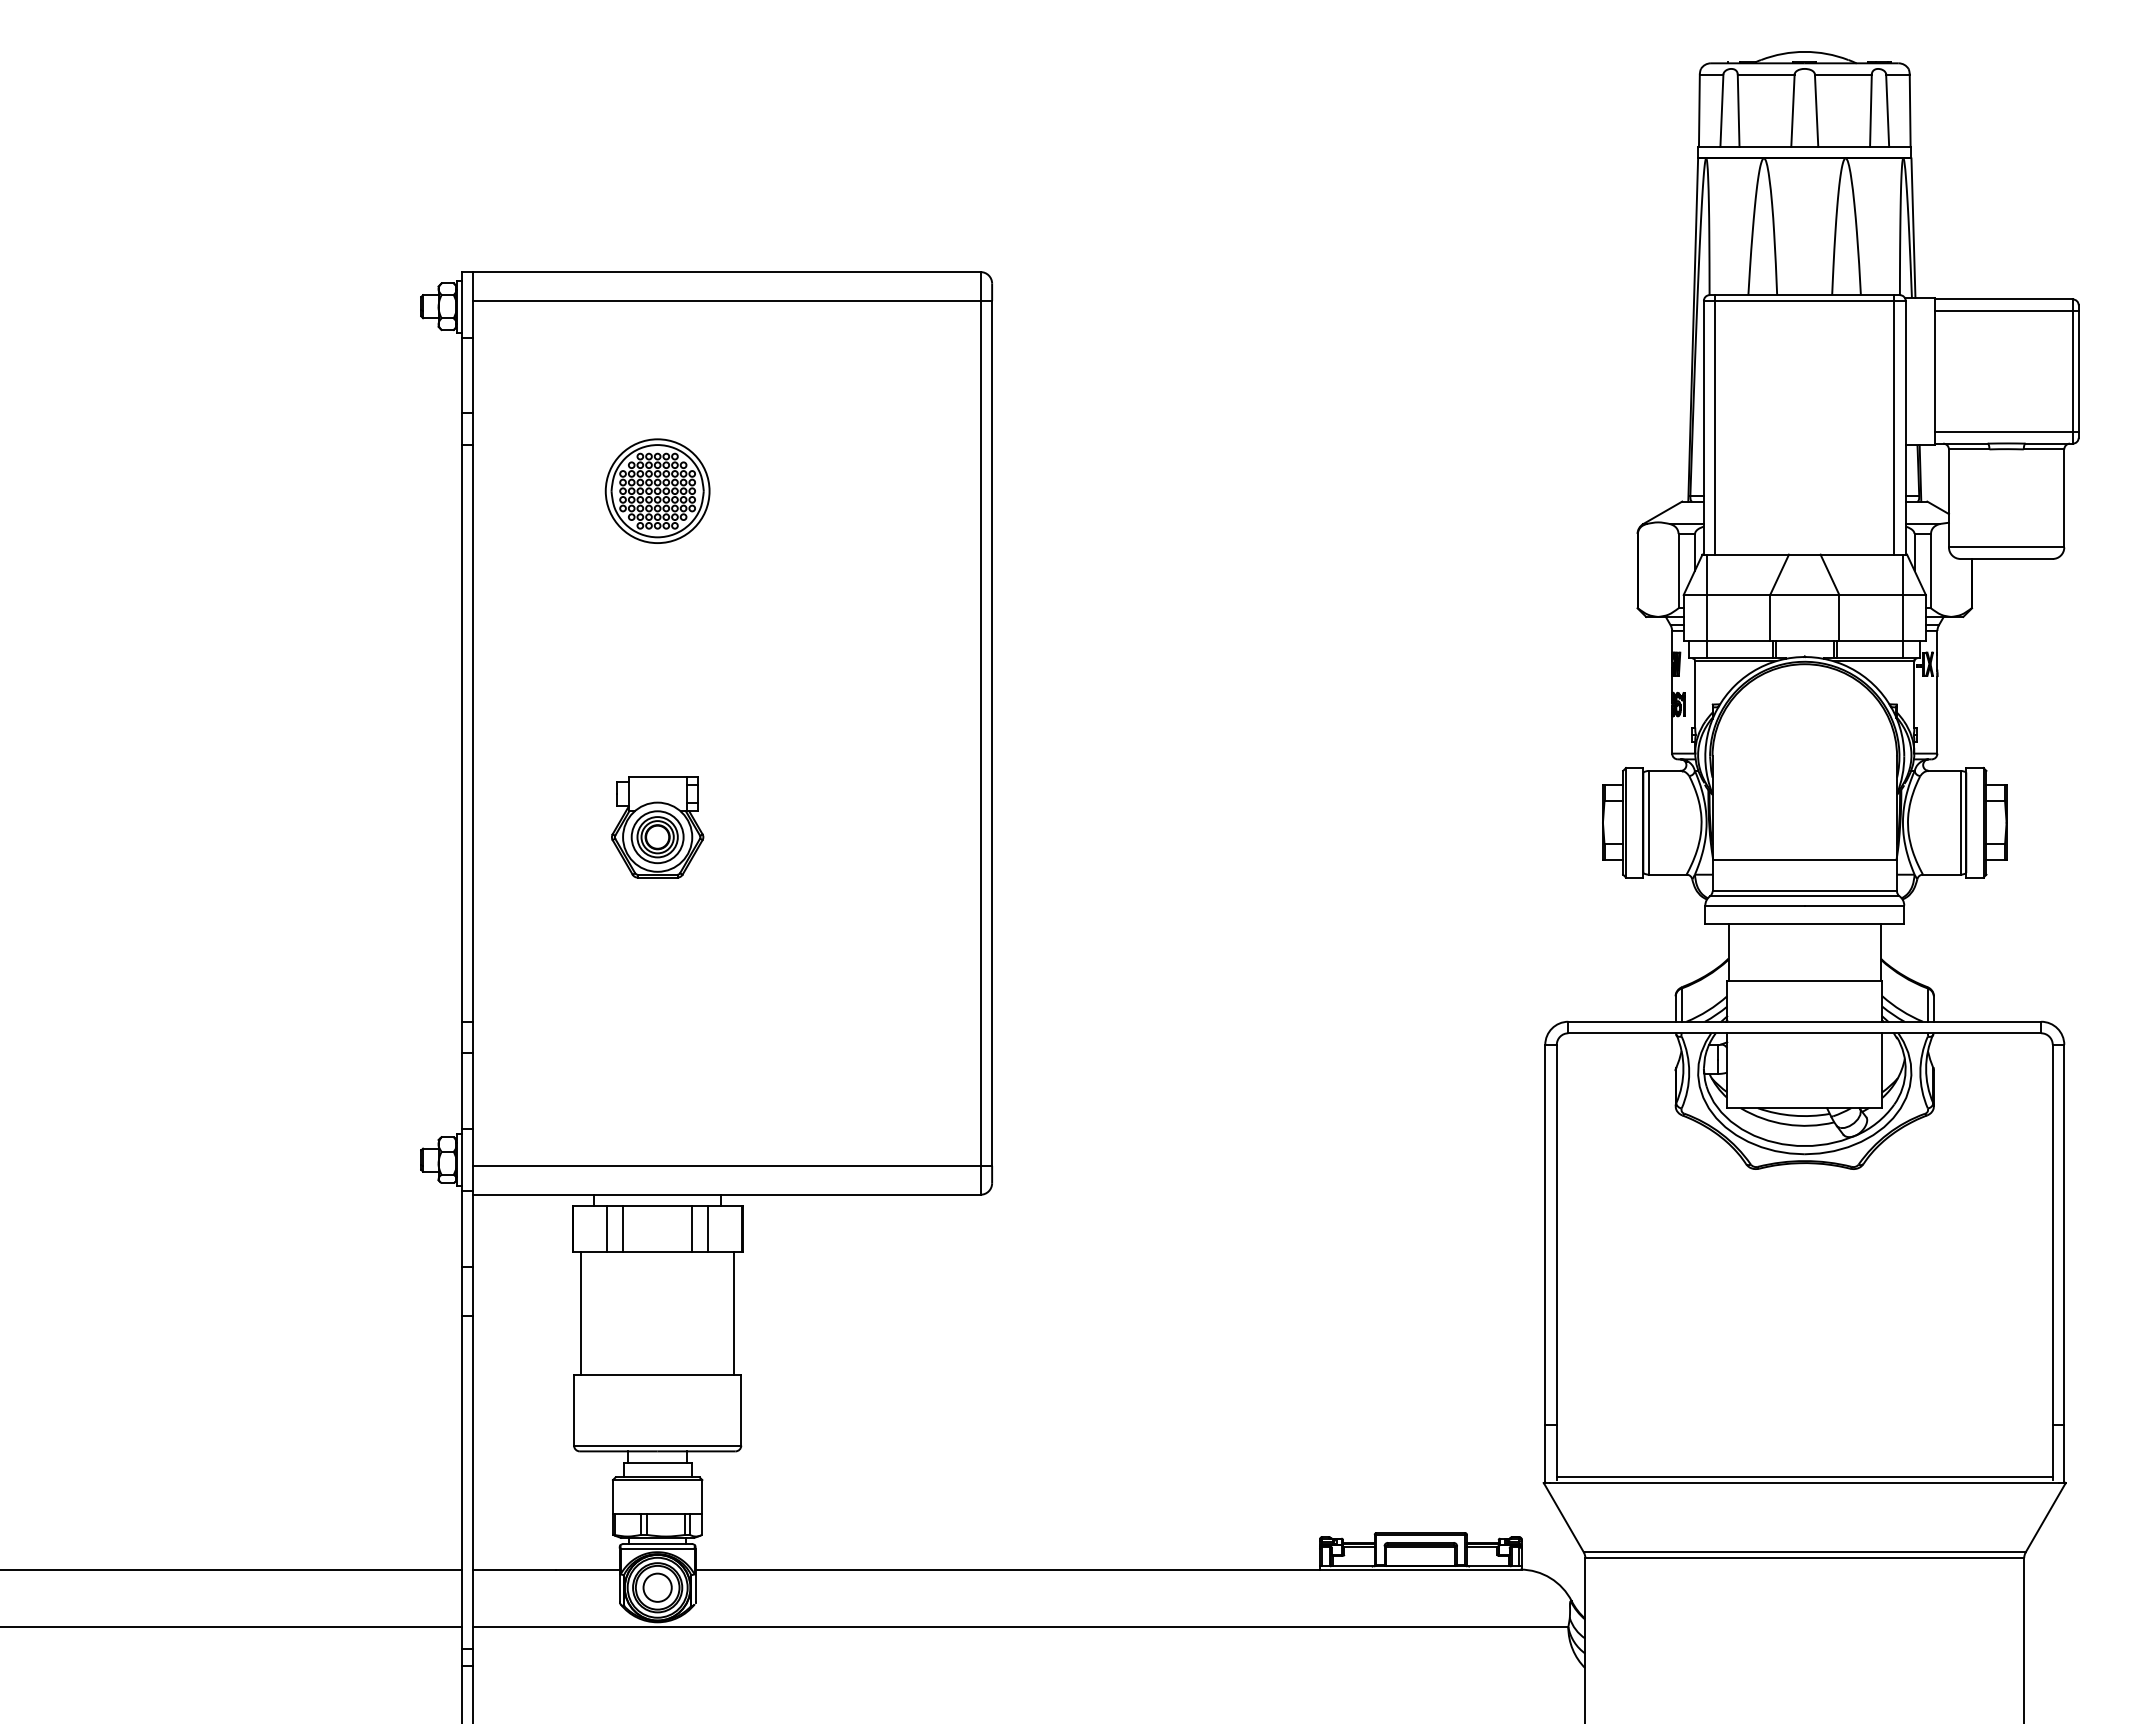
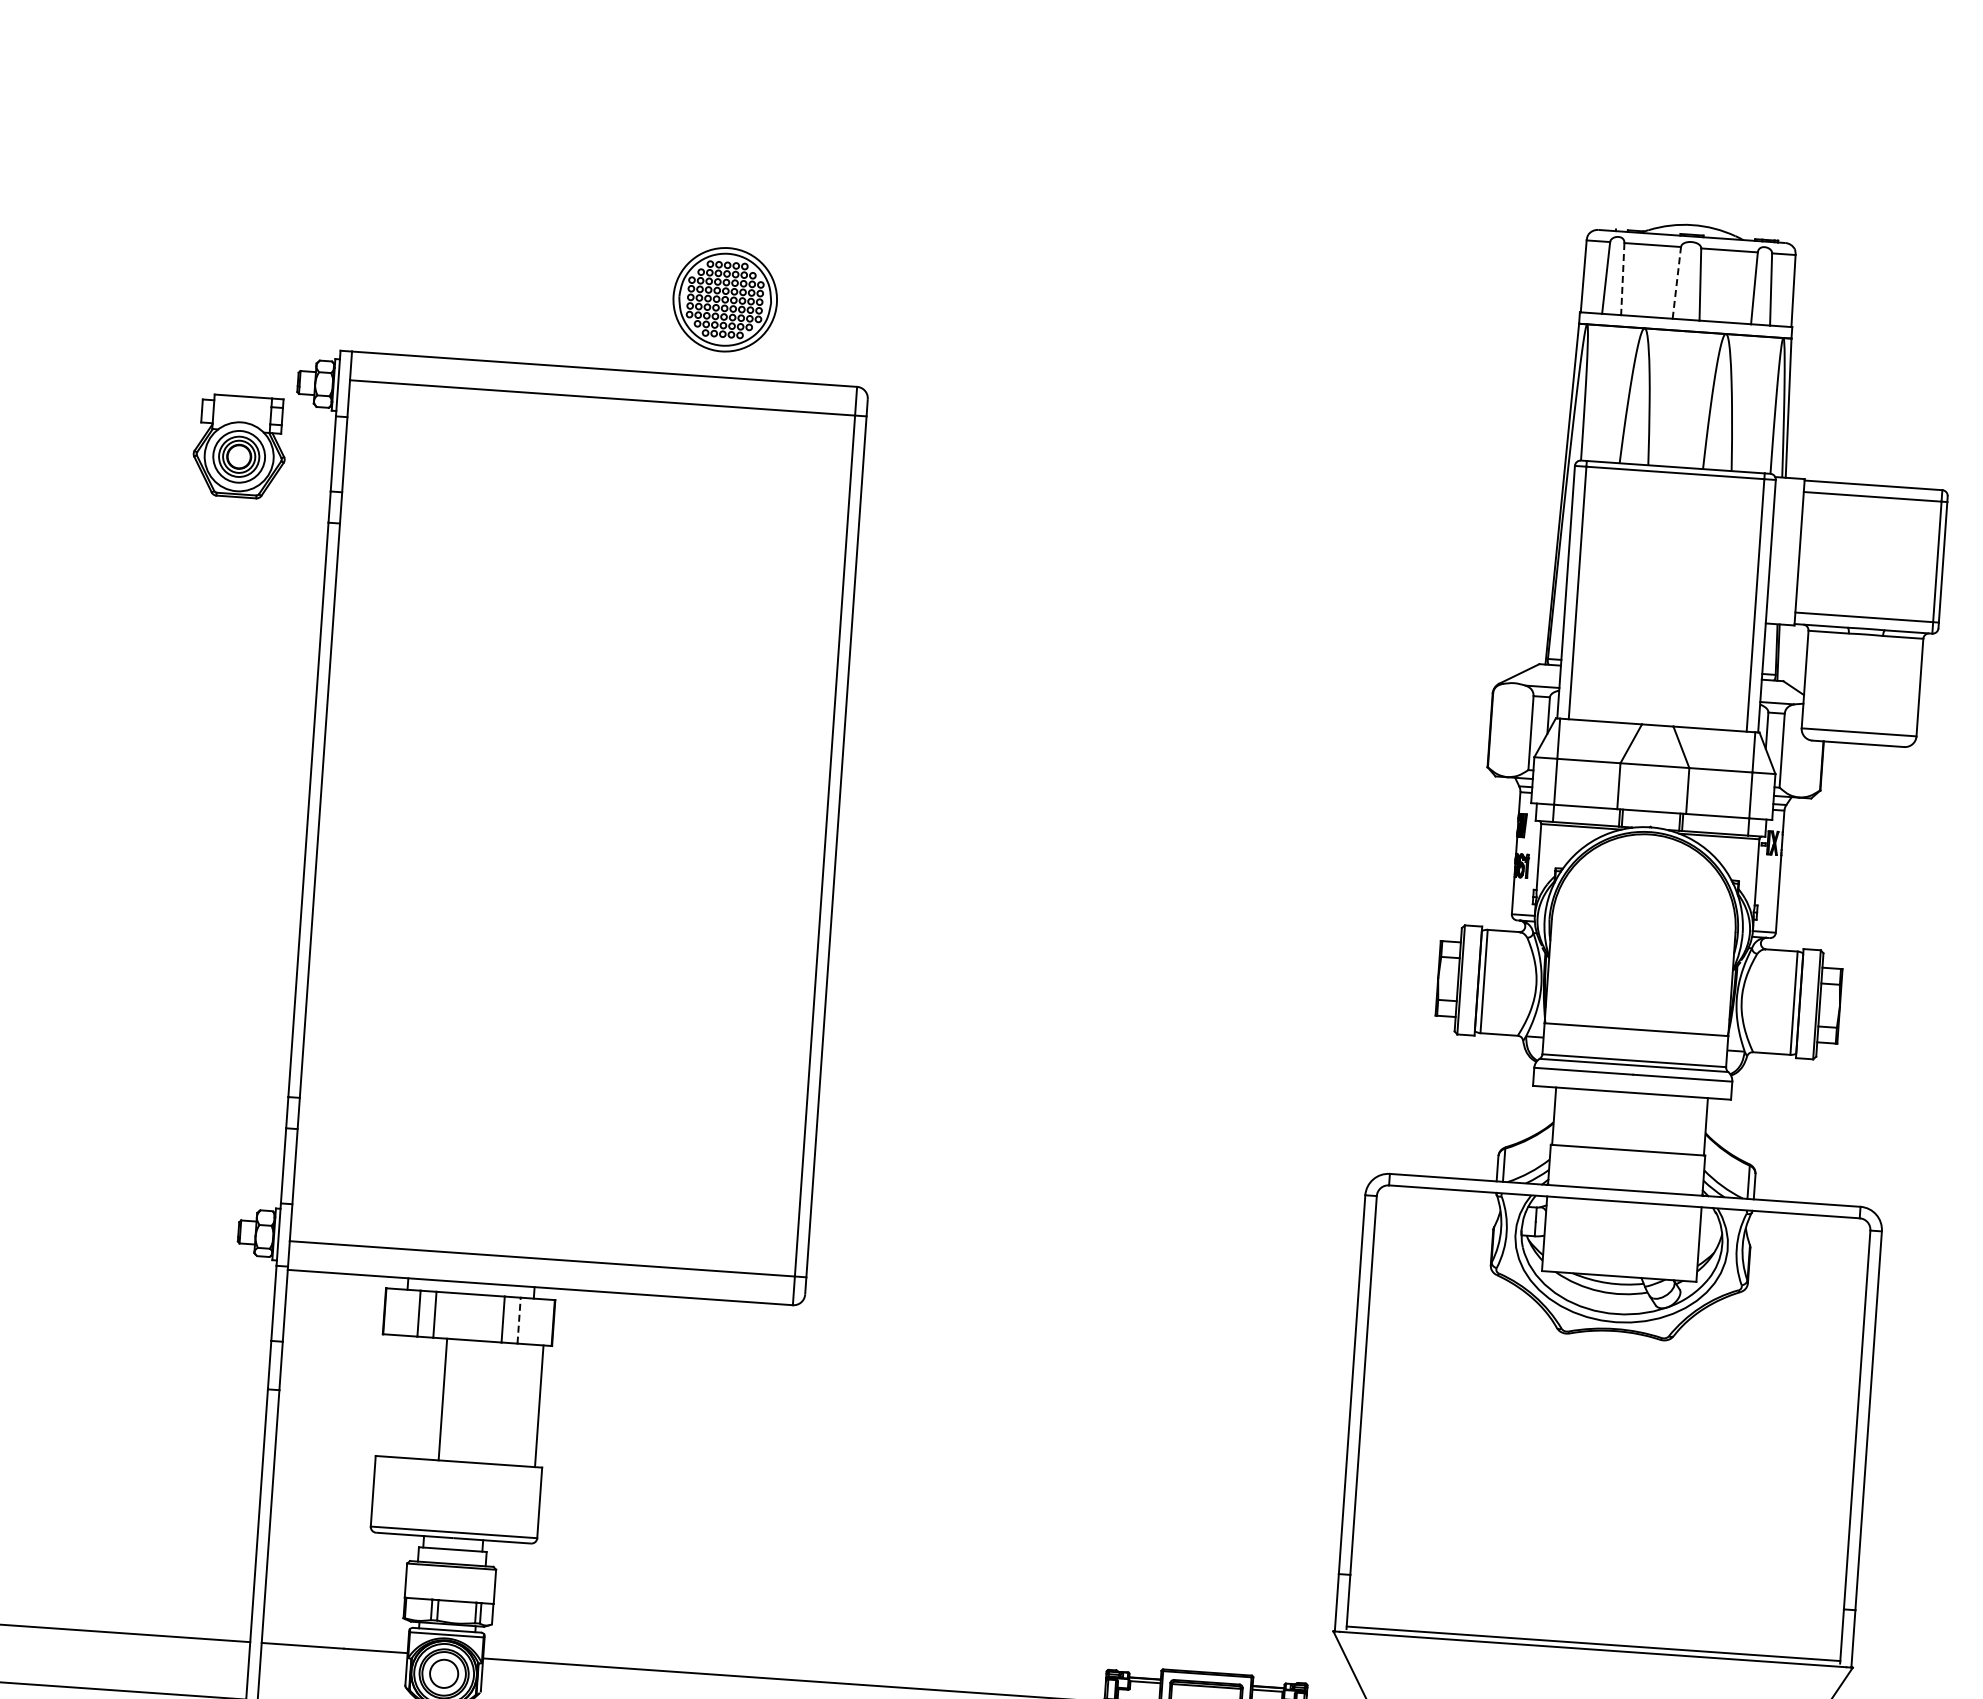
line: (1792, 110) -> (1676, 282), solid -> dashed
line: (1738, 111) -> (1622, 279), solid -> dashed
part: (657, 490) -> (725, 299), moved
part: (657, 827) -> (239, 447), moved
line: (707, 1228) -> (518, 1319), solid -> dashed
line: (581, 1313) -> (443, 1399), moved

